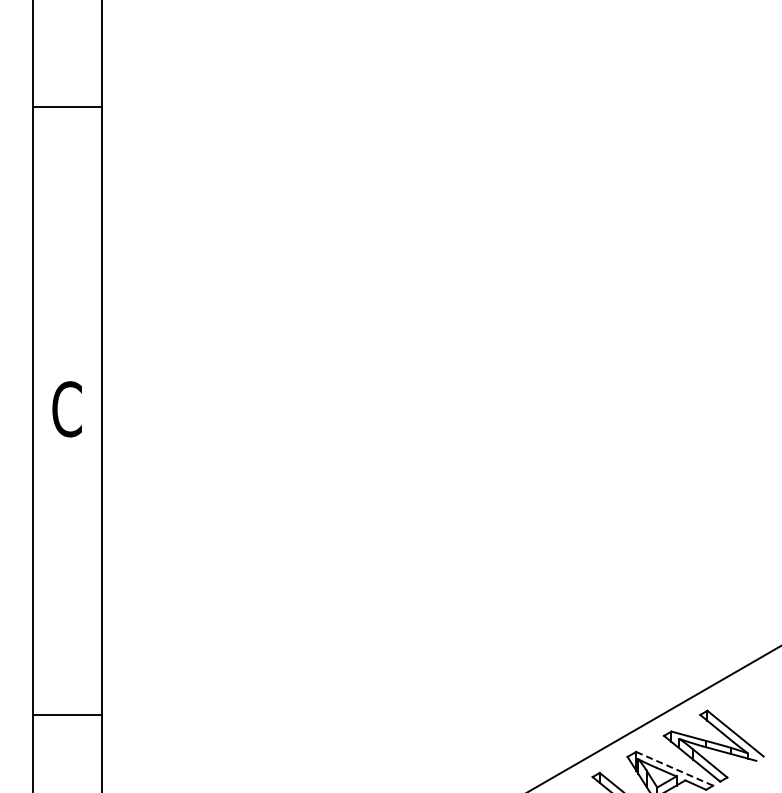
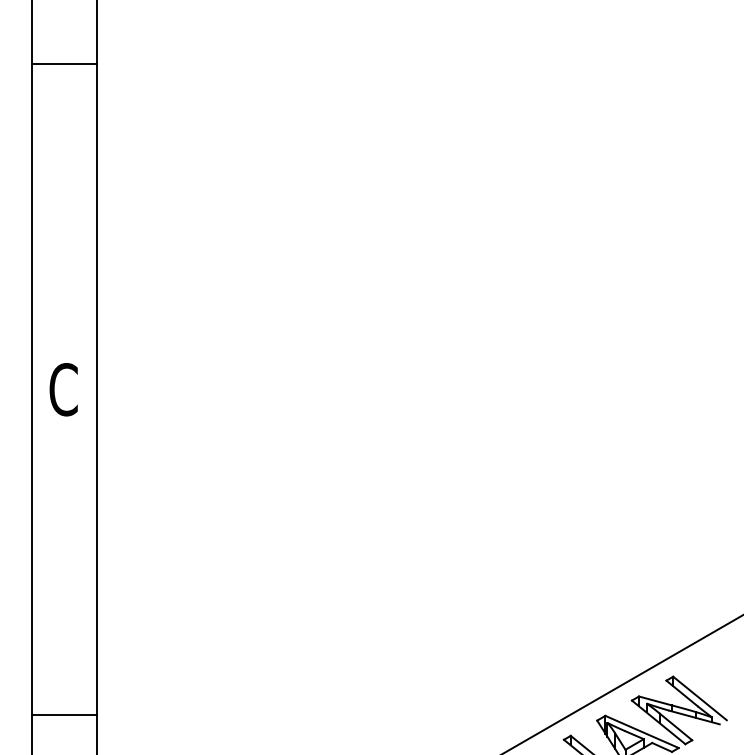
line: (67, 106) -> (64, 63), moved
line: (67, 715) -> (64, 715), moved
line: (675, 769) -> (642, 732), dashed -> solid

